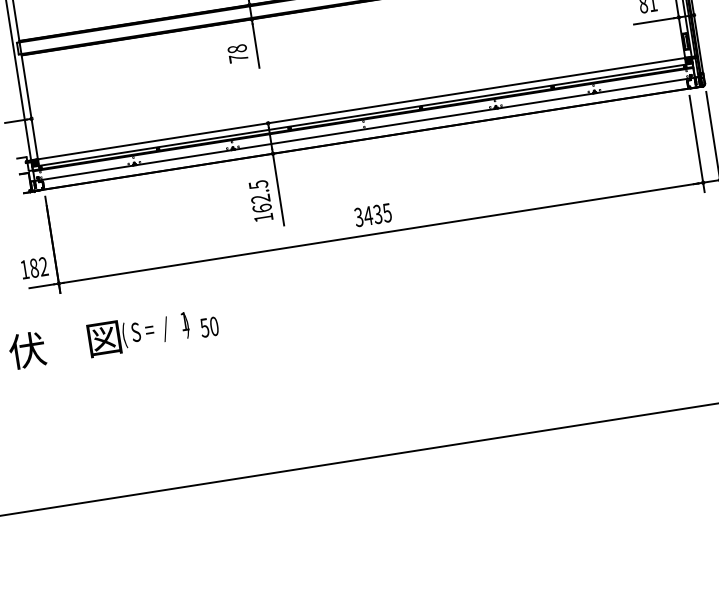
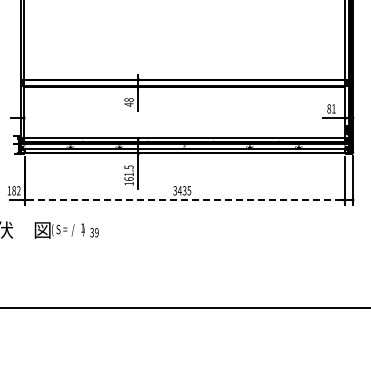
text: (237, 58) -> (128, 104), 78 -> 48
text: (259, 199) -> (128, 174), 162.5 -> 161.5
line: (380, 233) -> (184, 200), solid -> dashed
text: (209, 326) -> (94, 232), 50 -> 39

